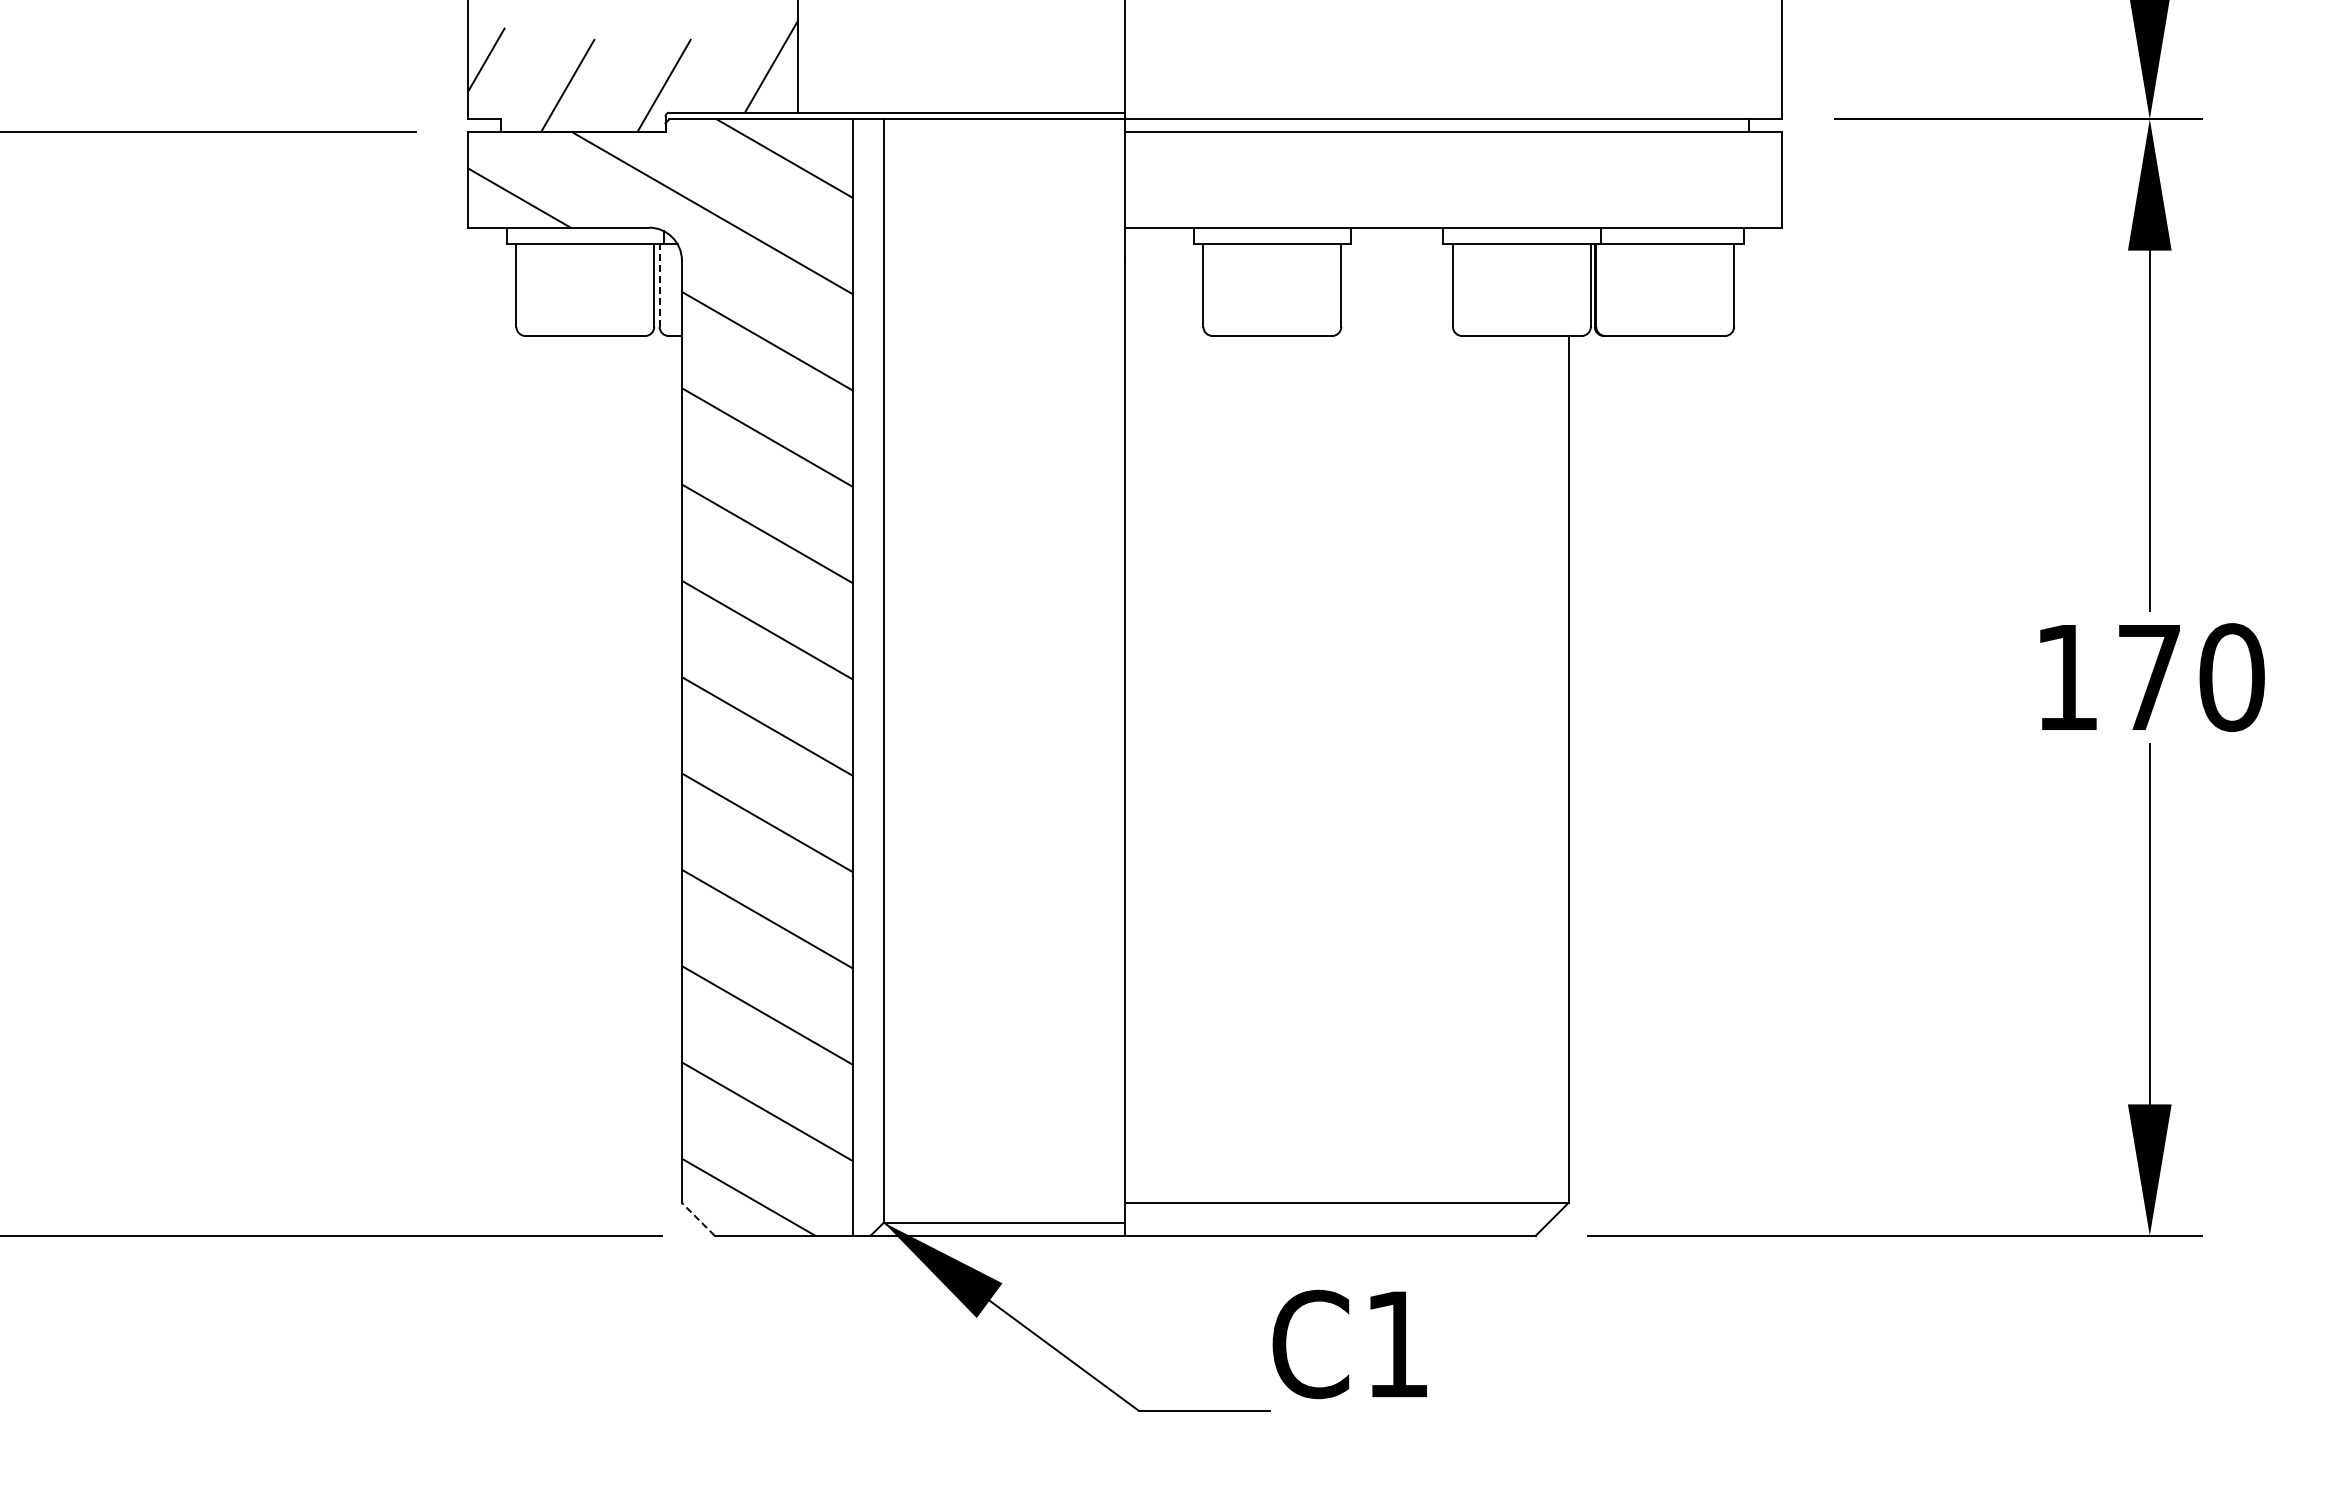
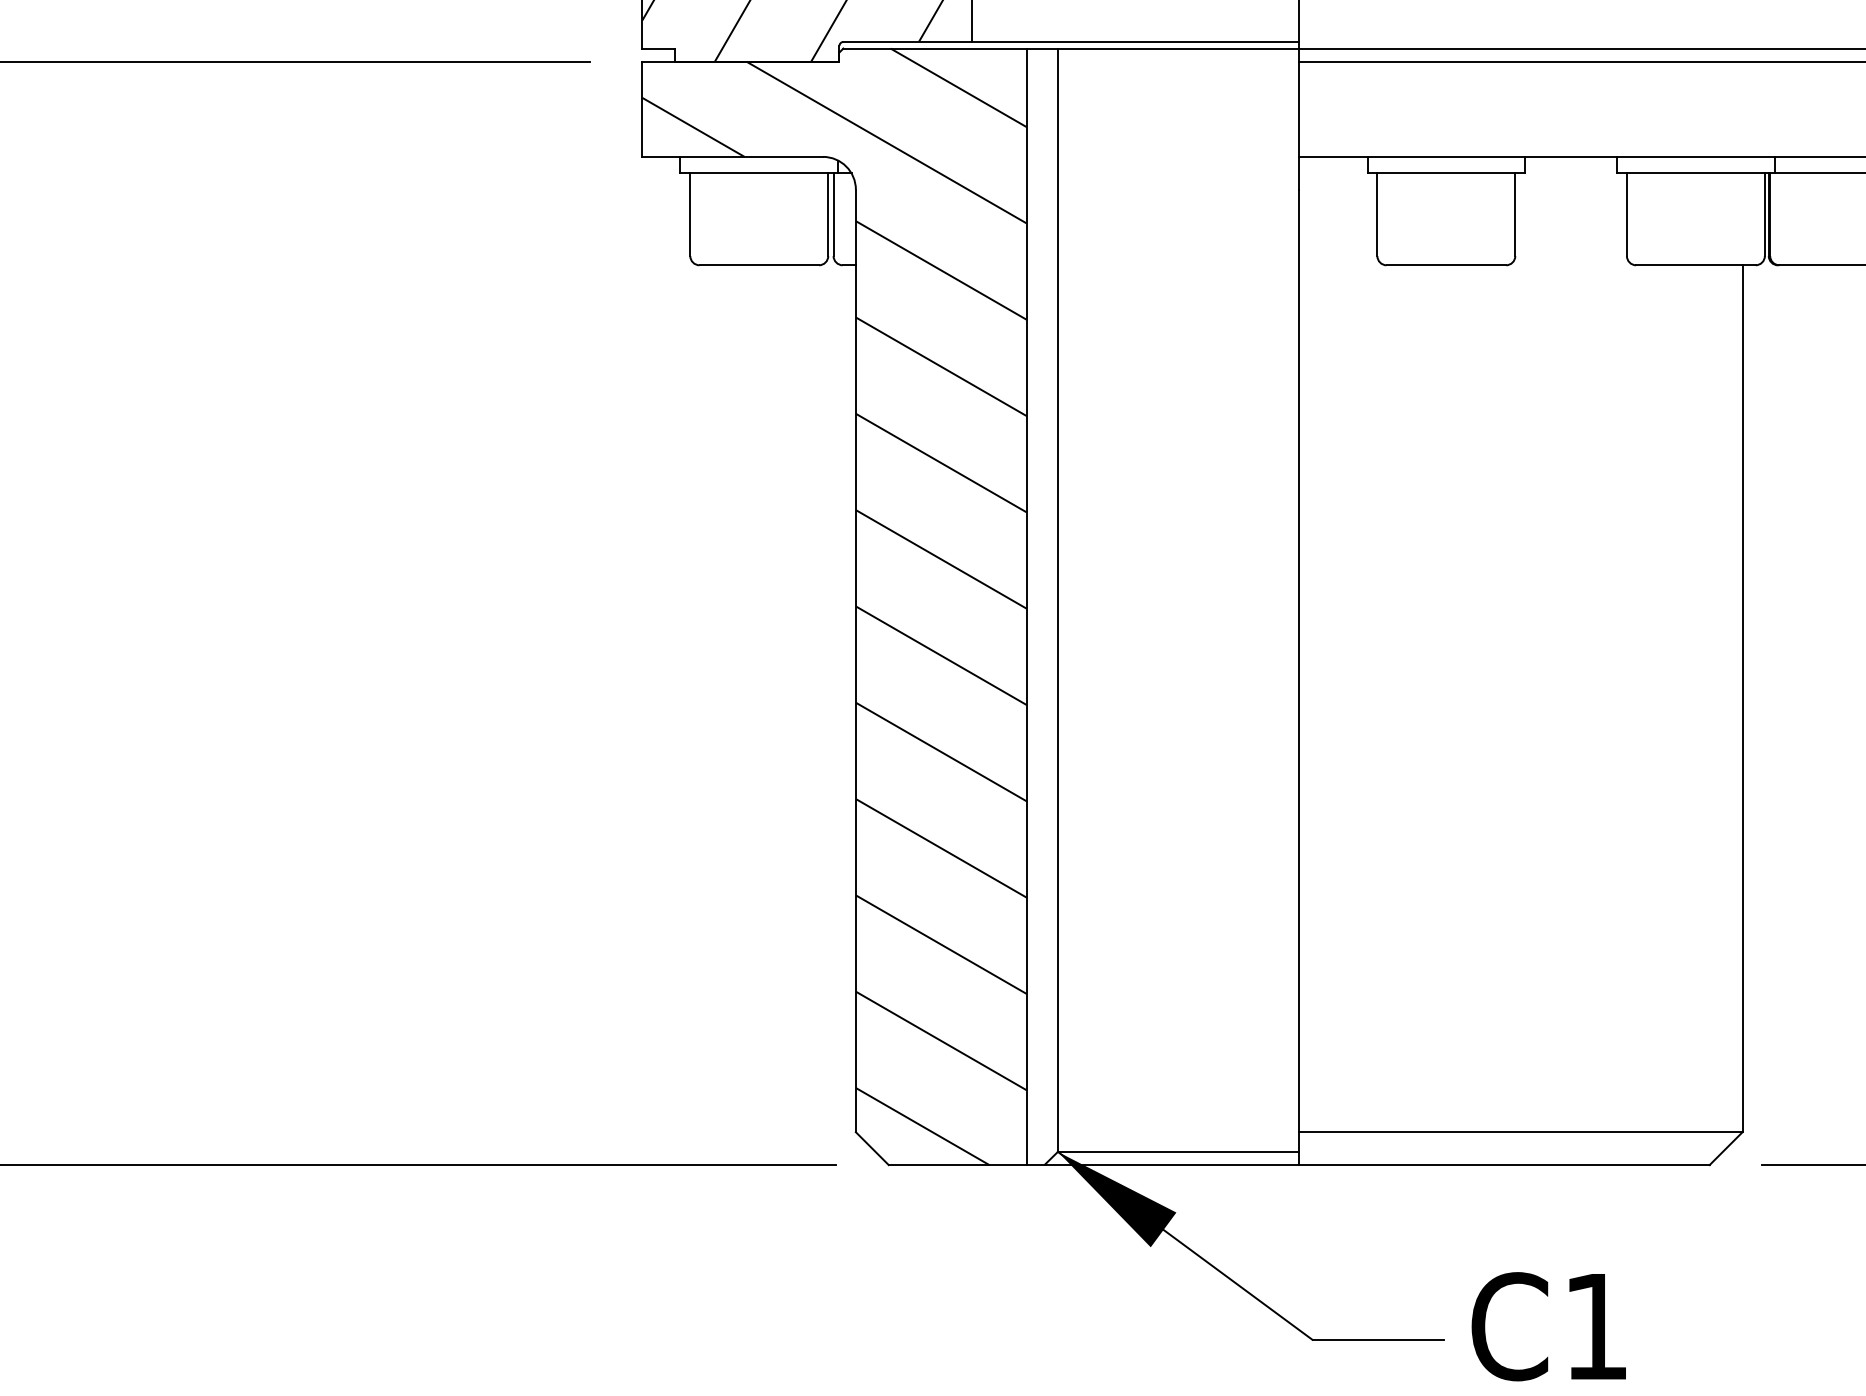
line: (659, 284) -> (833, 213), dashed -> solid
line: (697, 1219) -> (871, 1148), dashed -> solid
text: (1349, 1344) -> (1548, 1326), moved

